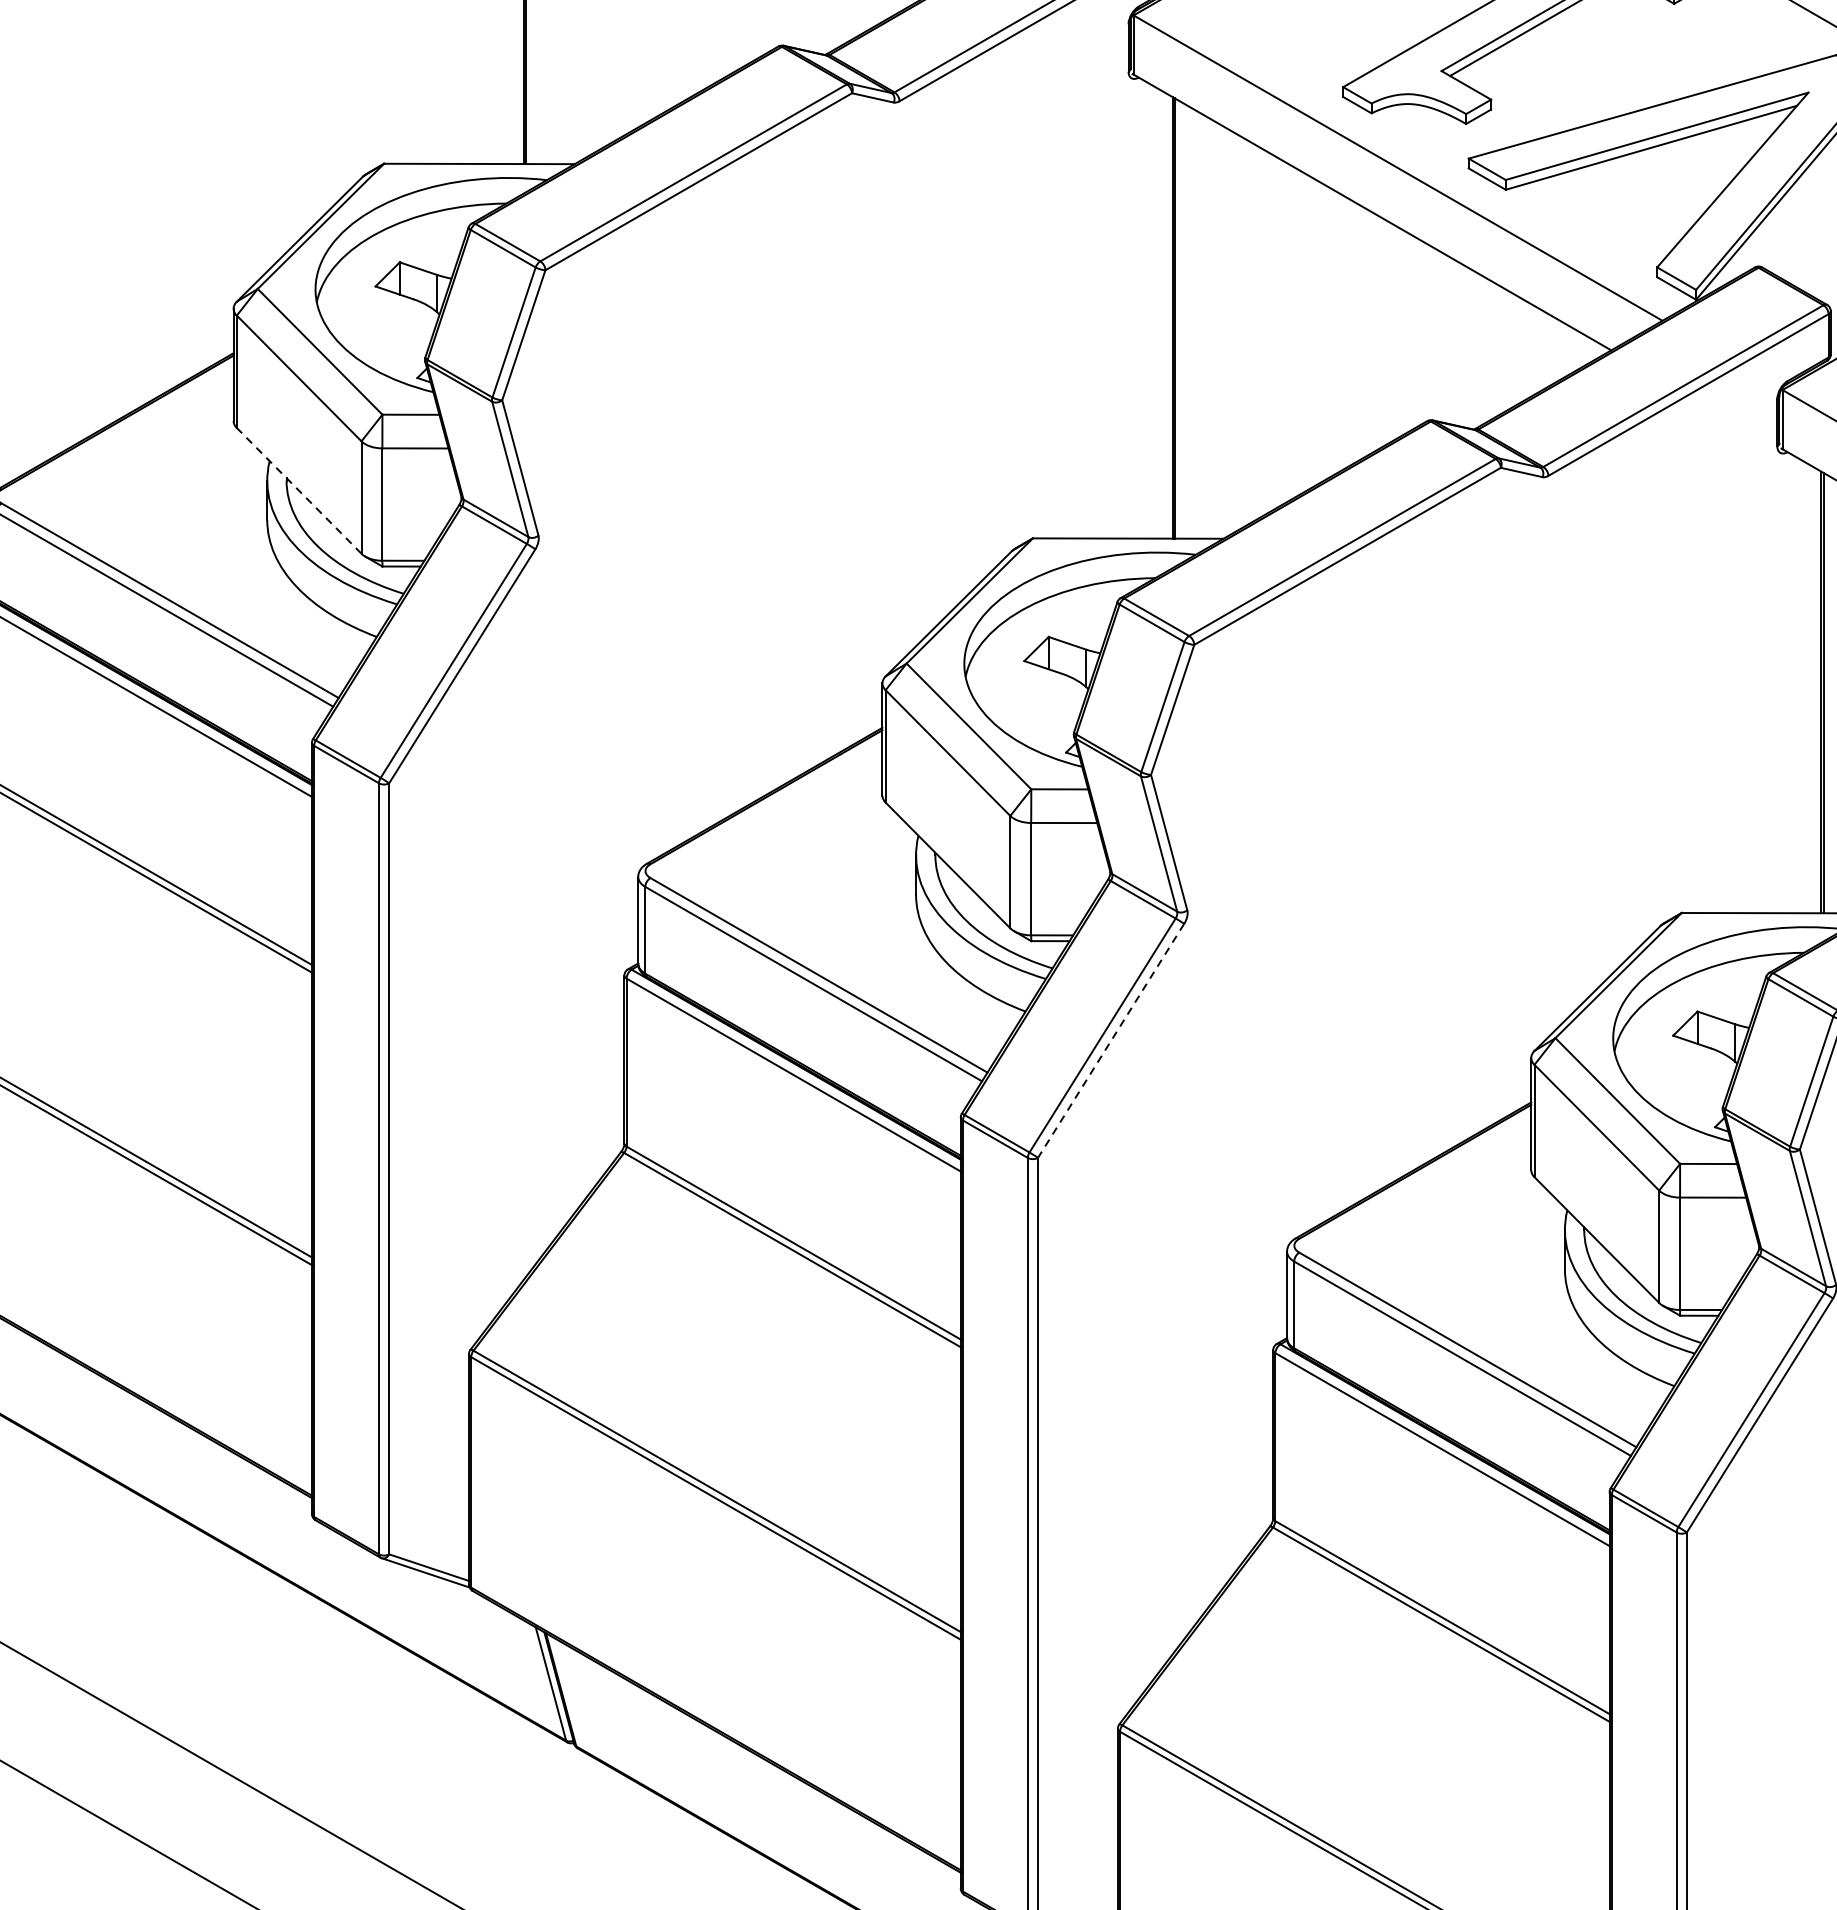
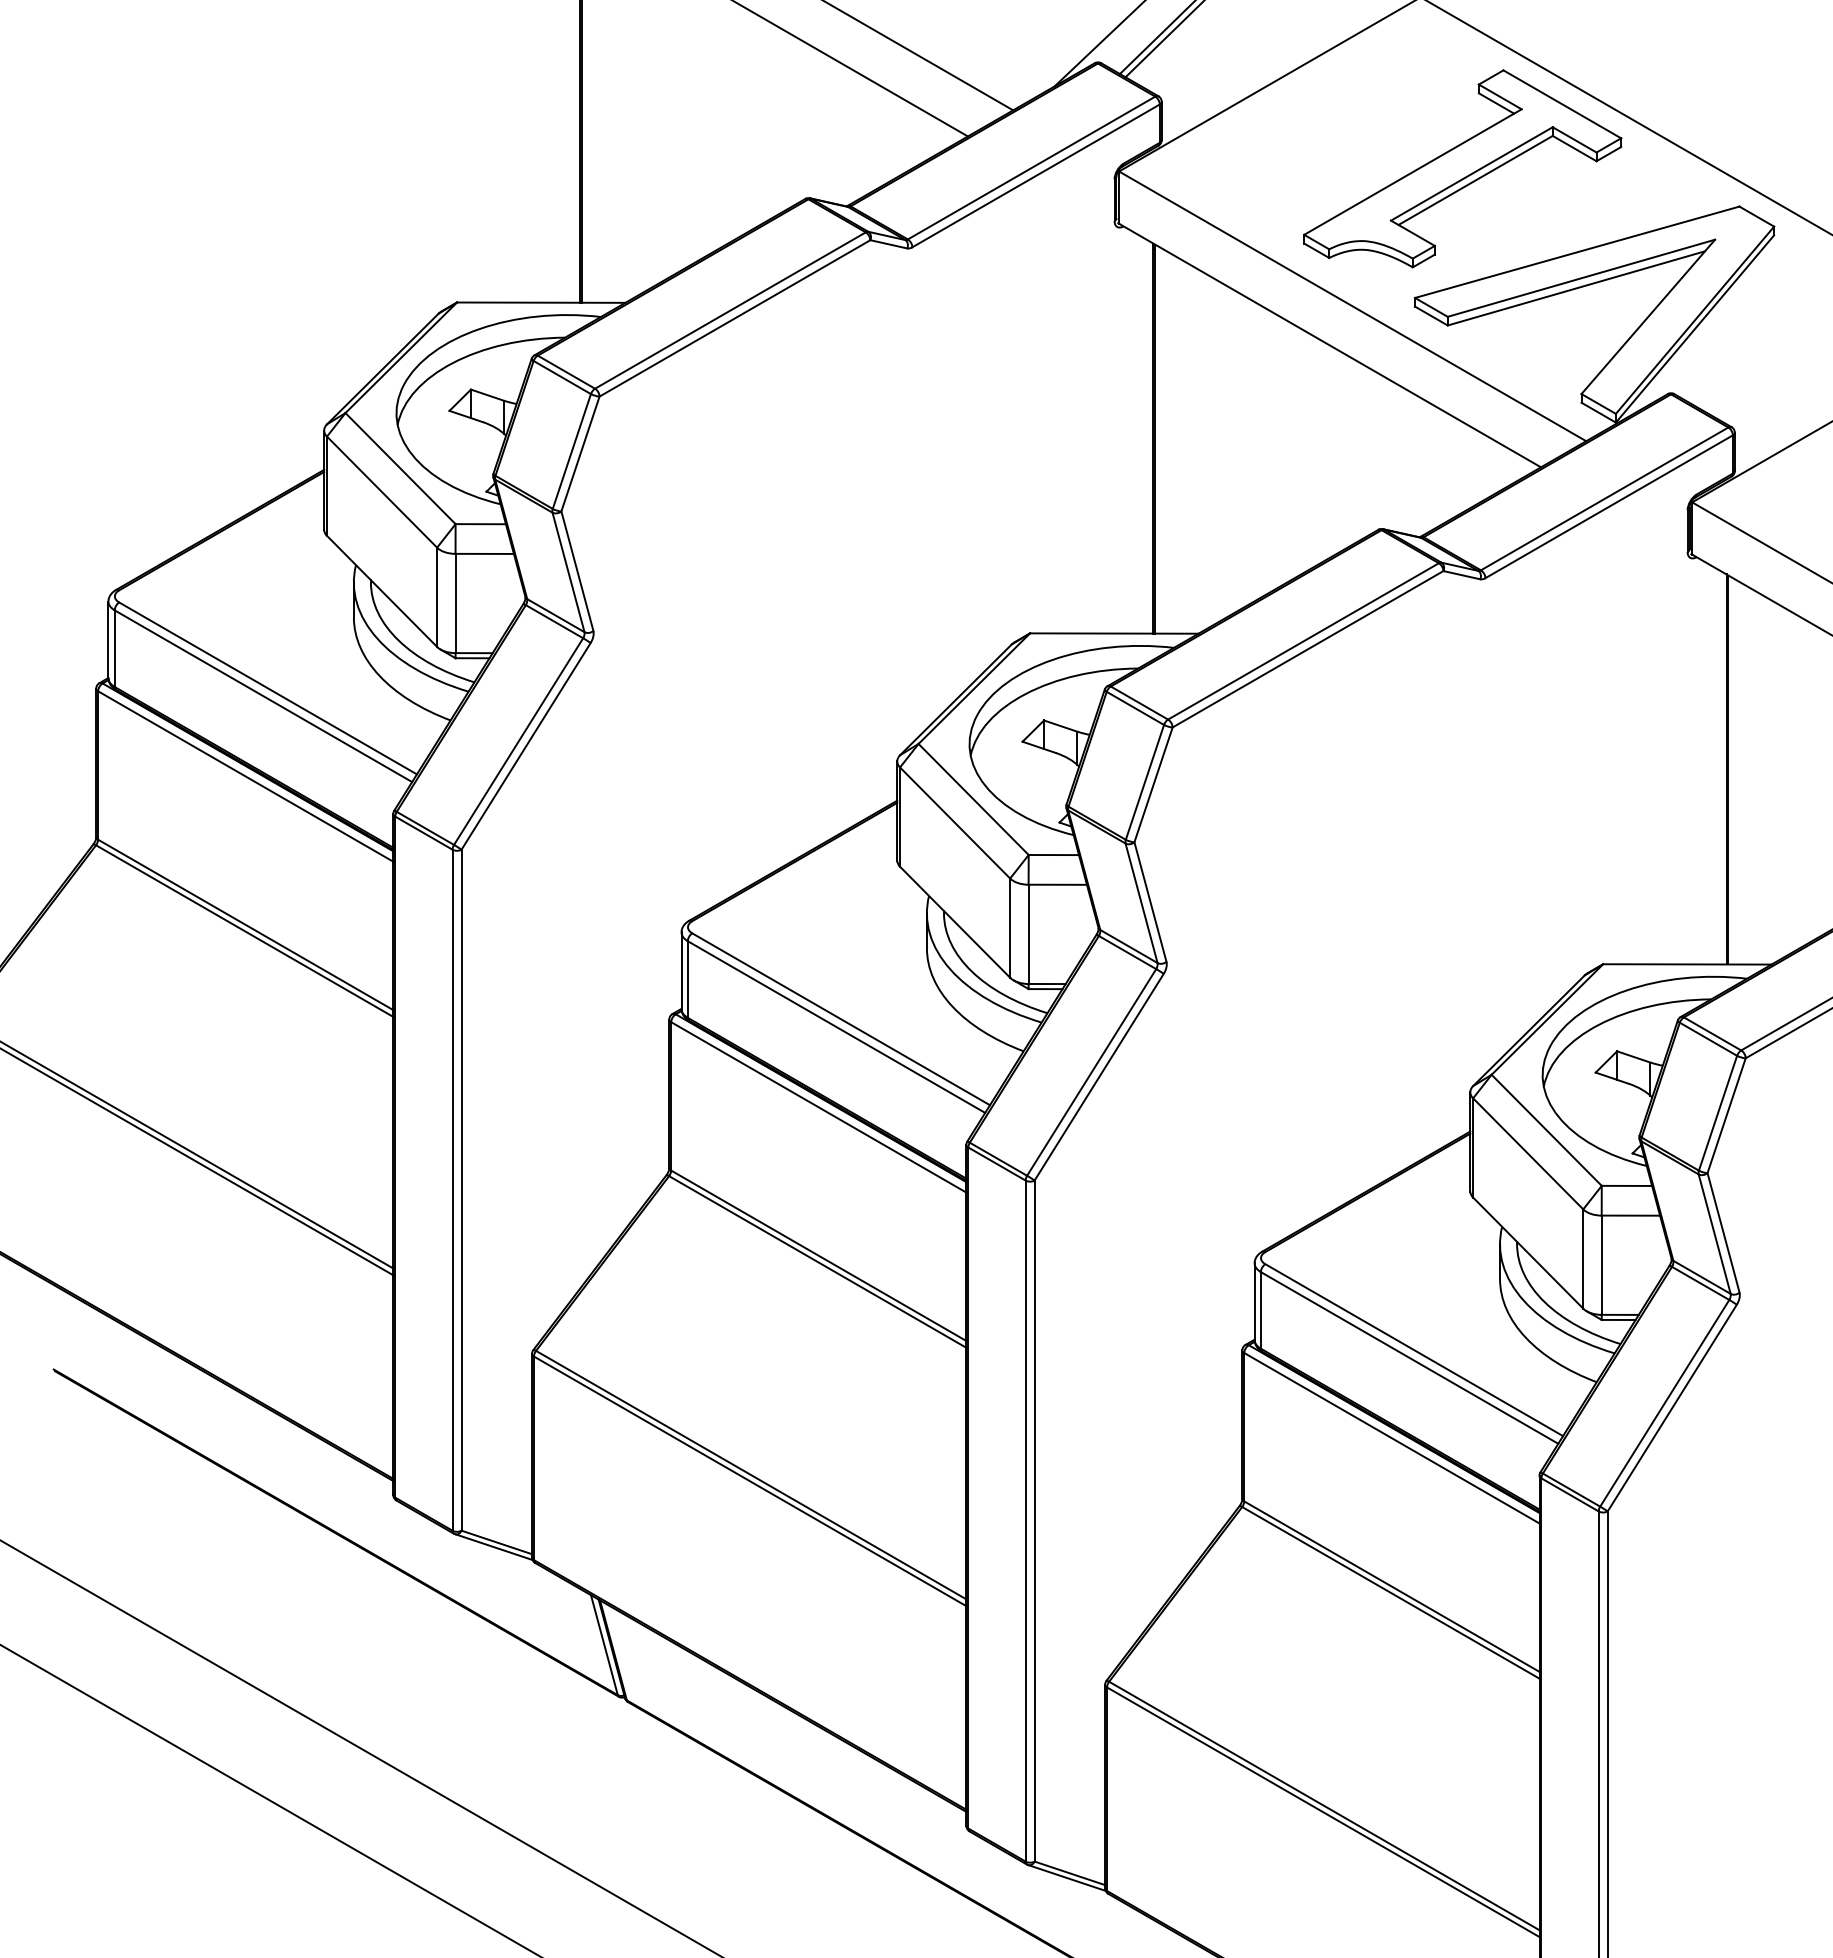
line: (298, 490) -> (381, 591), dashed -> solid
line: (1111, 1041) -> (1099, 1077), dashed -> solid

